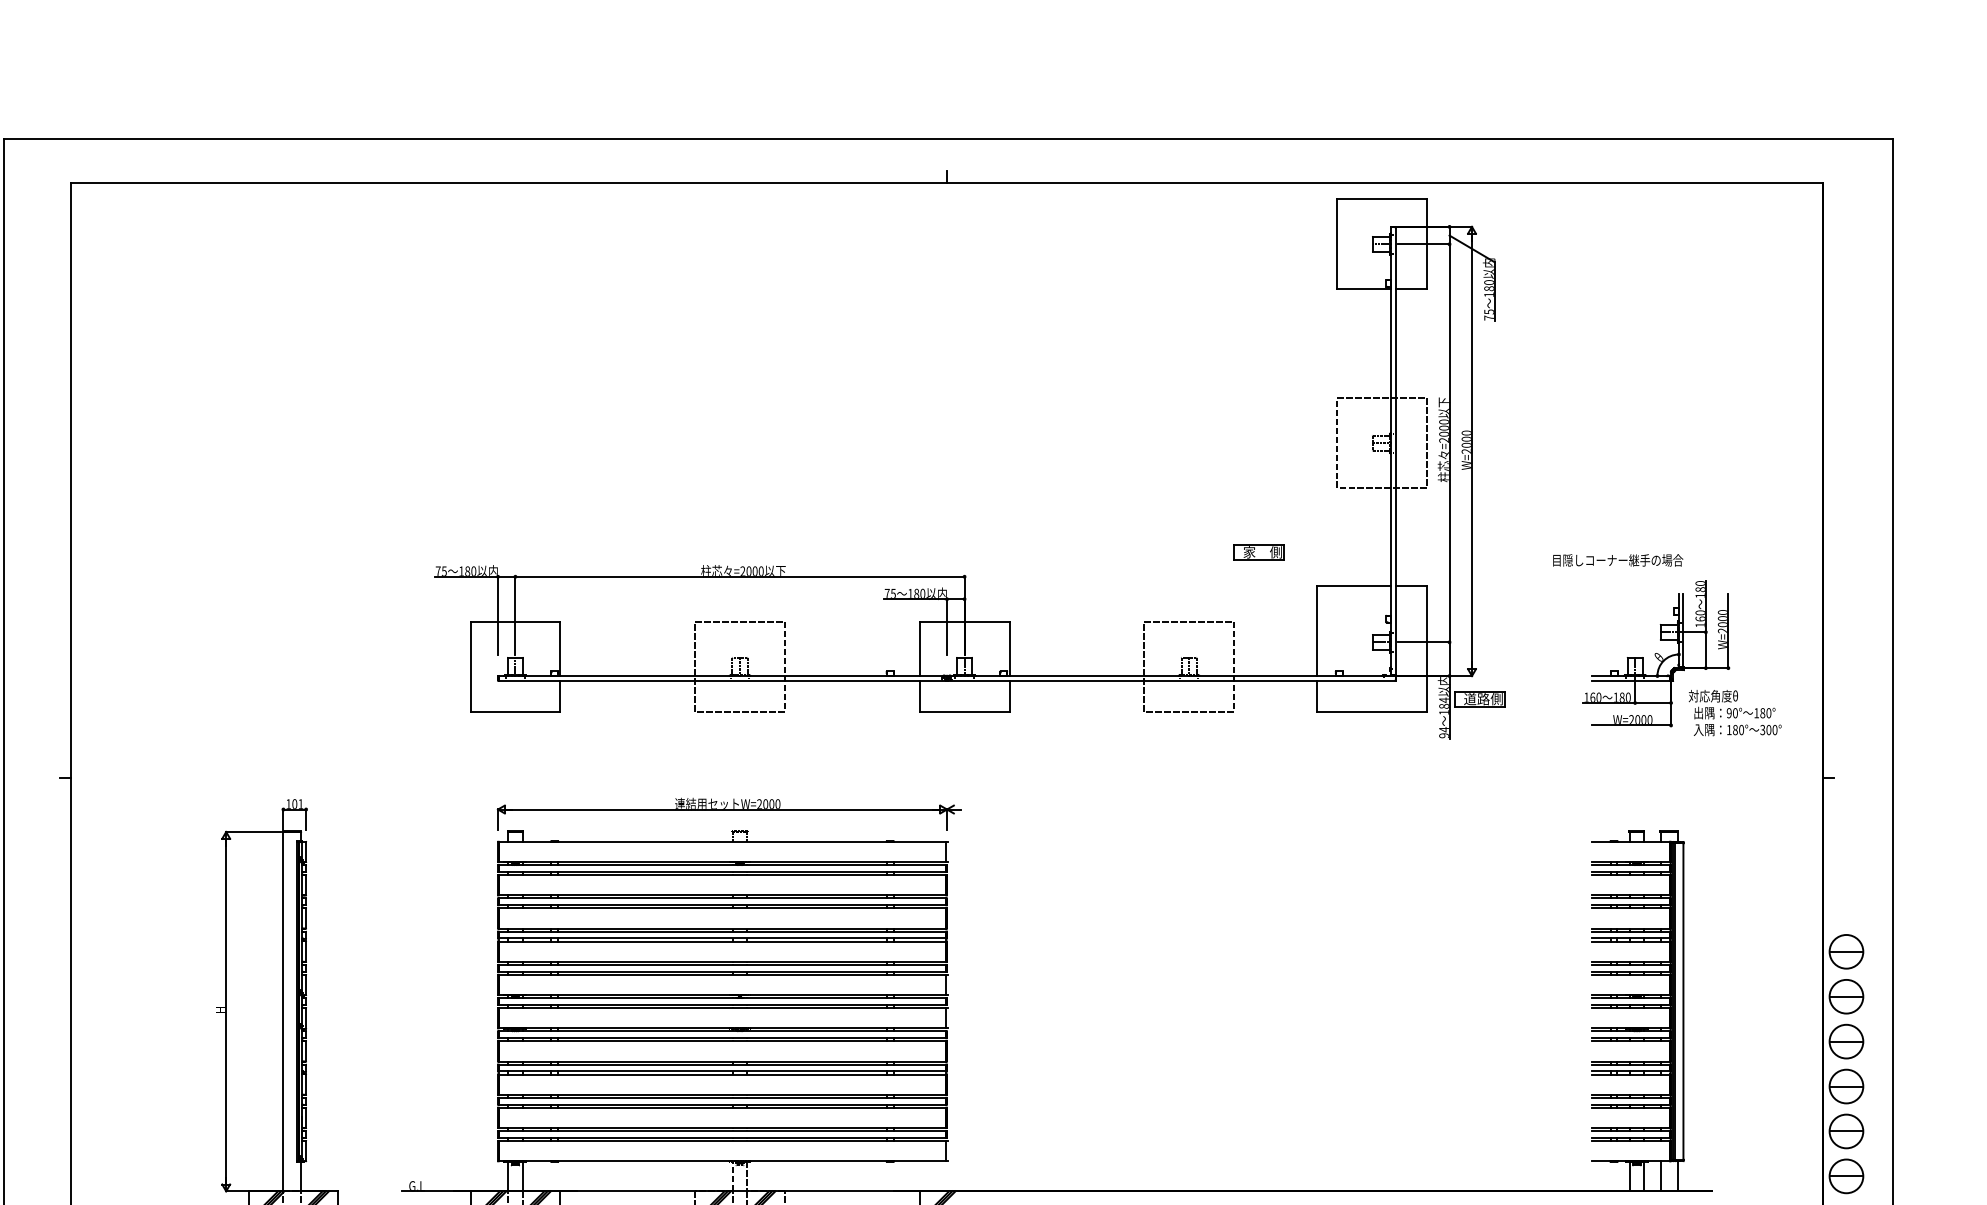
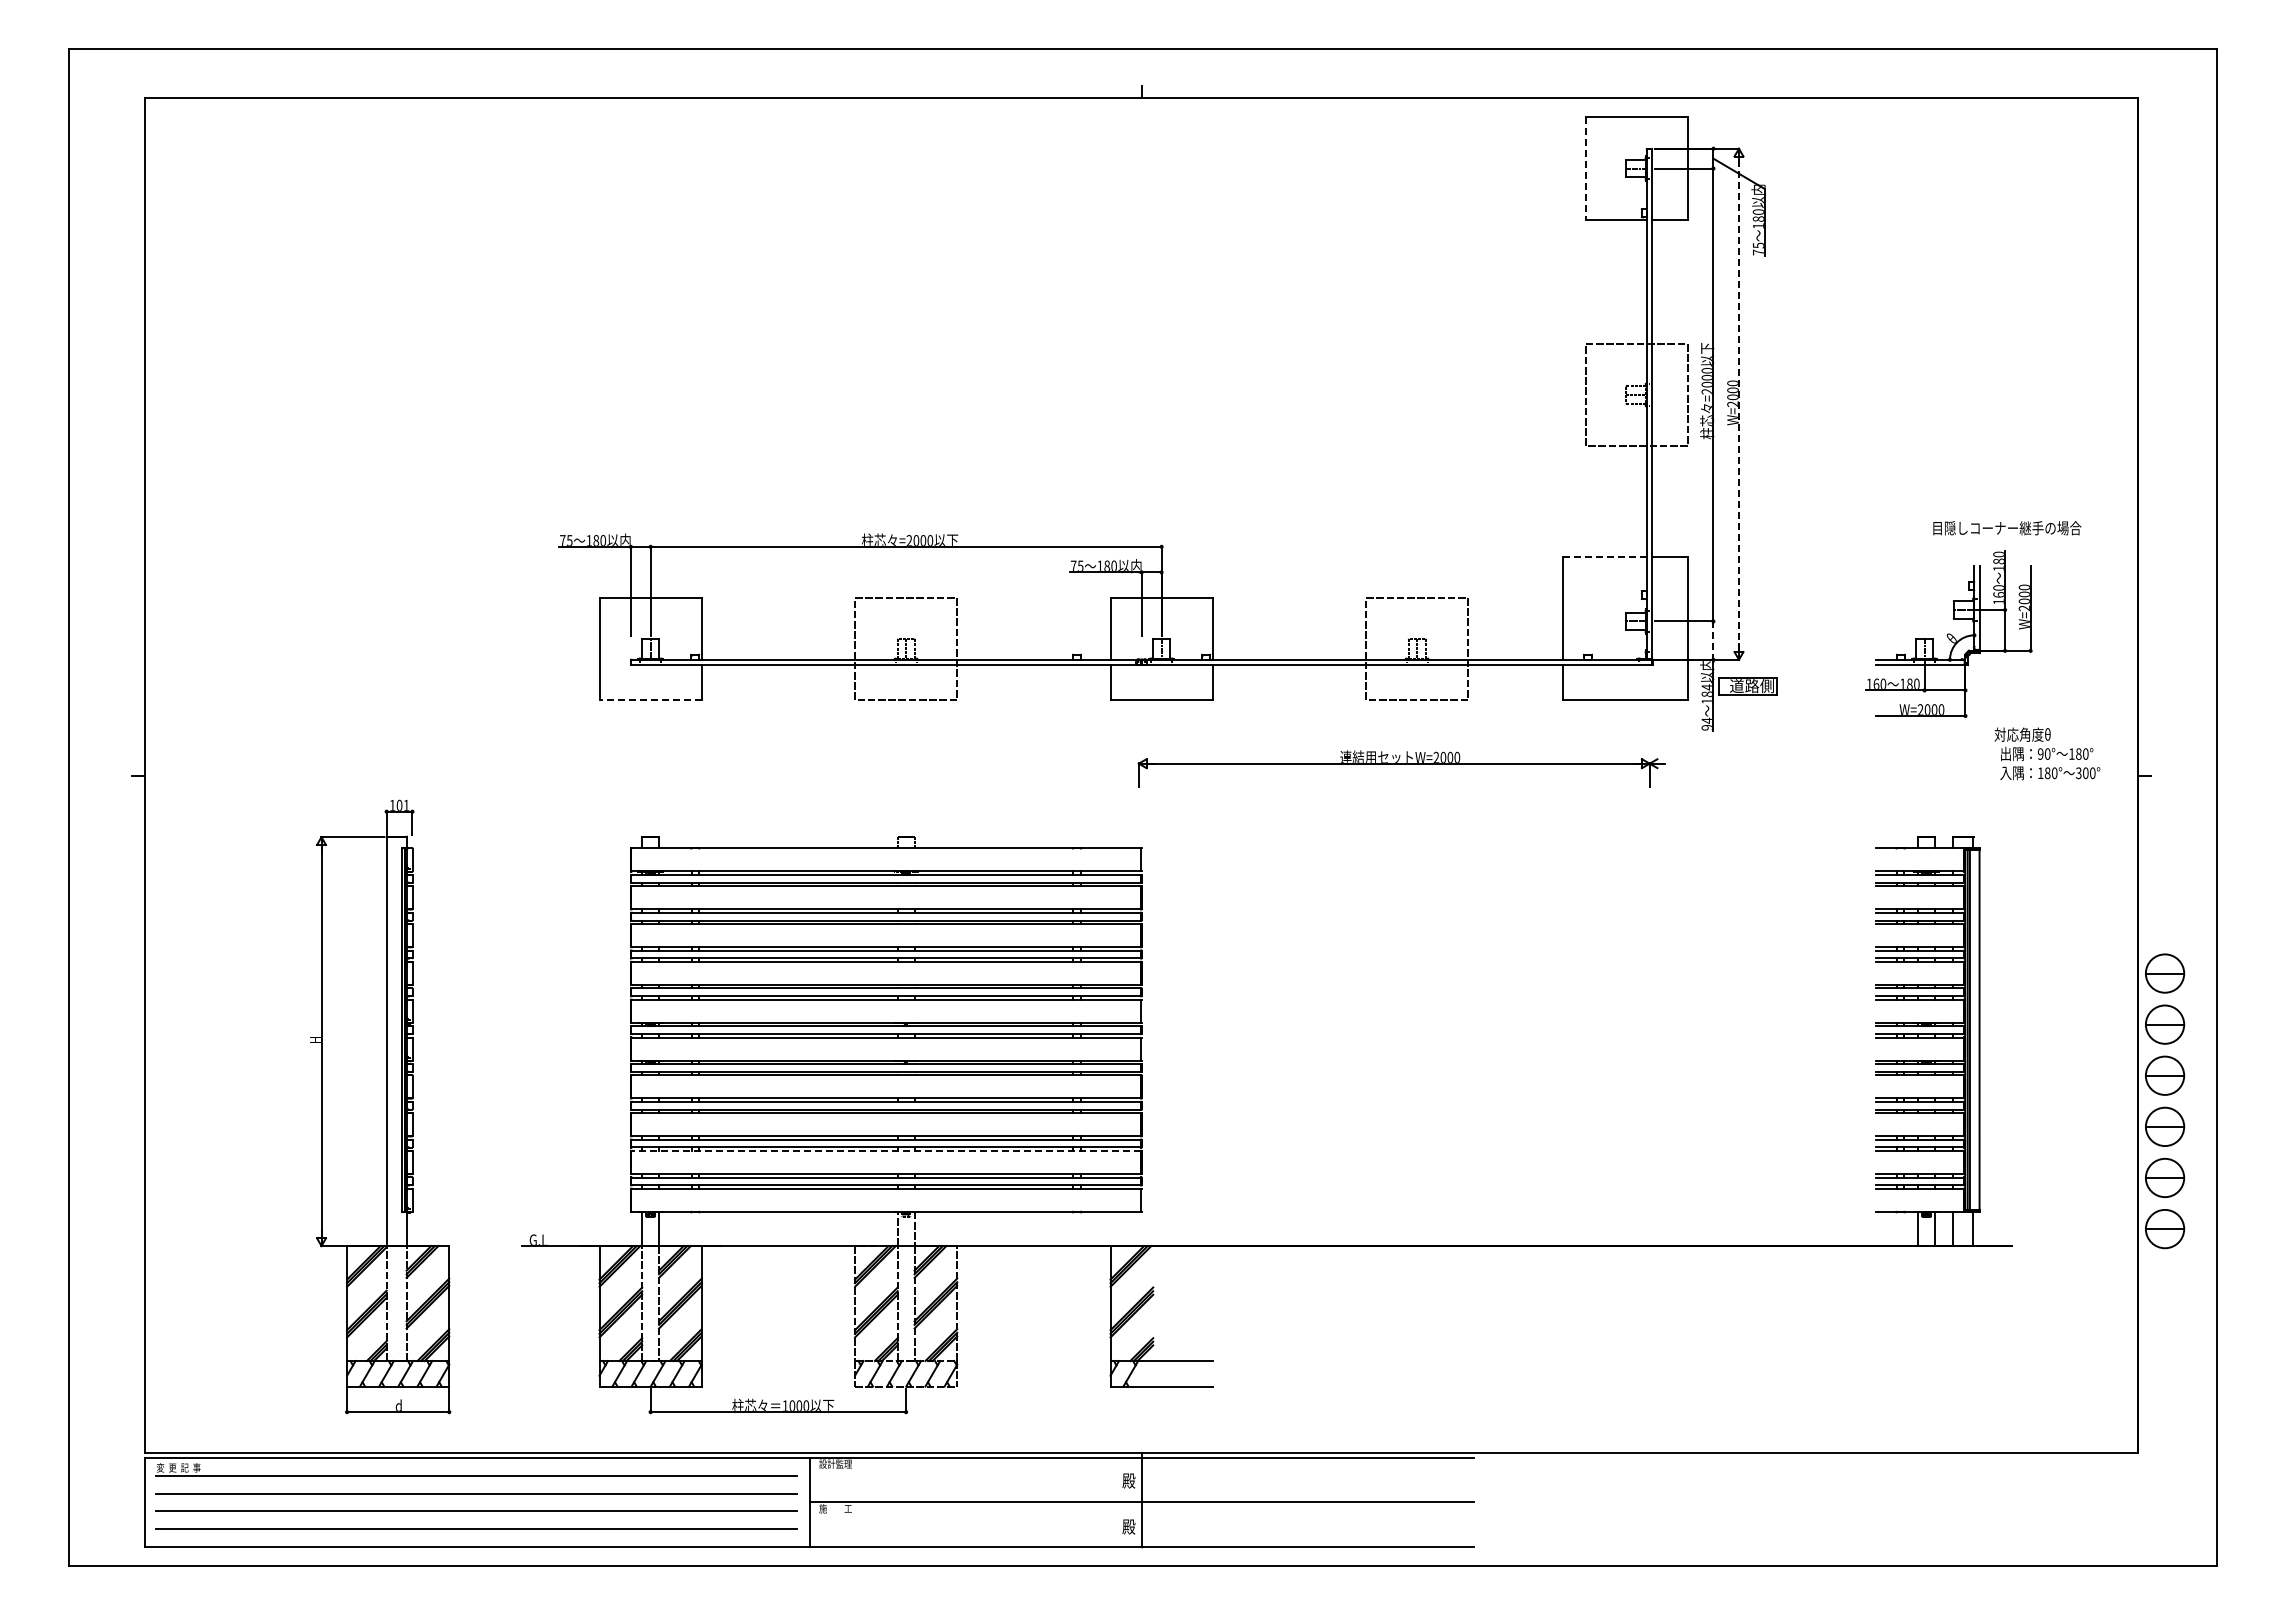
line: (1337, 245) -> (1585, 169), solid -> dashed
line: (1472, 451) -> (1739, 404), solid -> dashed
part: (1258, 552) -> (1496, 519), removed
text: (1618, 560) -> (2007, 528), moved
line: (1353, 586) -> (1604, 557), solid -> dashed
line: (1449, 659) -> (1713, 641), solid -> dashed
line: (515, 711) -> (650, 700), solid -> dashed
text: (1735, 712) -> (2047, 753), moved
part: (728, 813) -> (1401, 768), moved
line: (722, 1108) -> (886, 1151), solid -> dashed

